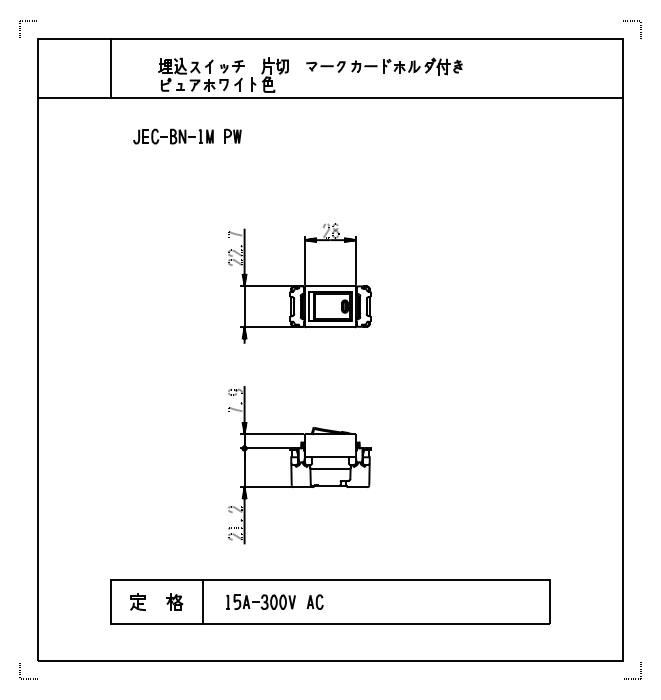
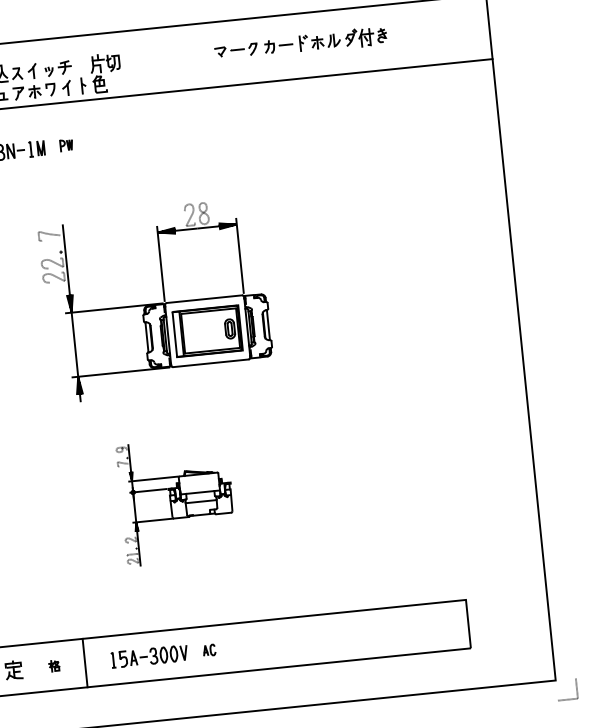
part: (384, 66) -> (300, 43), moved
part: (232, 135) -> (65, 144), size x0.7
part: (299, 283) -> (156, 300), size x1.4
part: (299, 465) -> (176, 501), size x0.7
part: (174, 601) -> (54, 665), size x0.6
part: (314, 601) -> (208, 649), size x0.7

